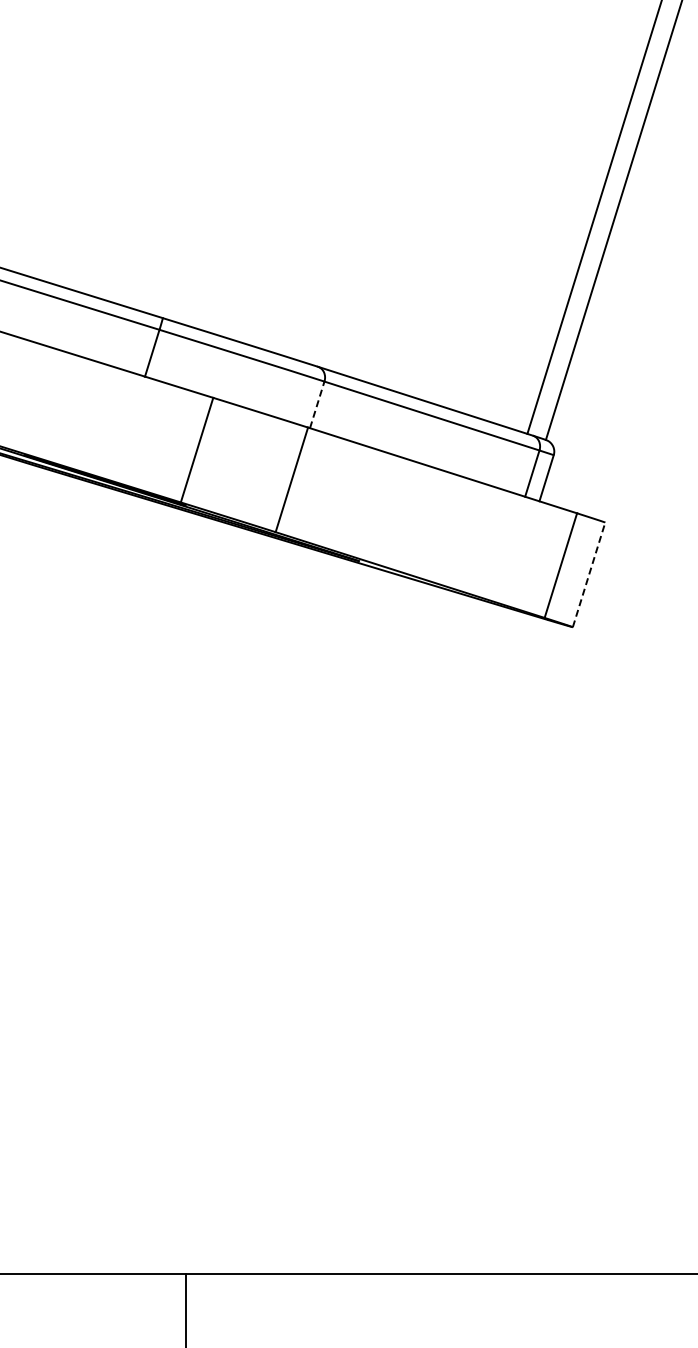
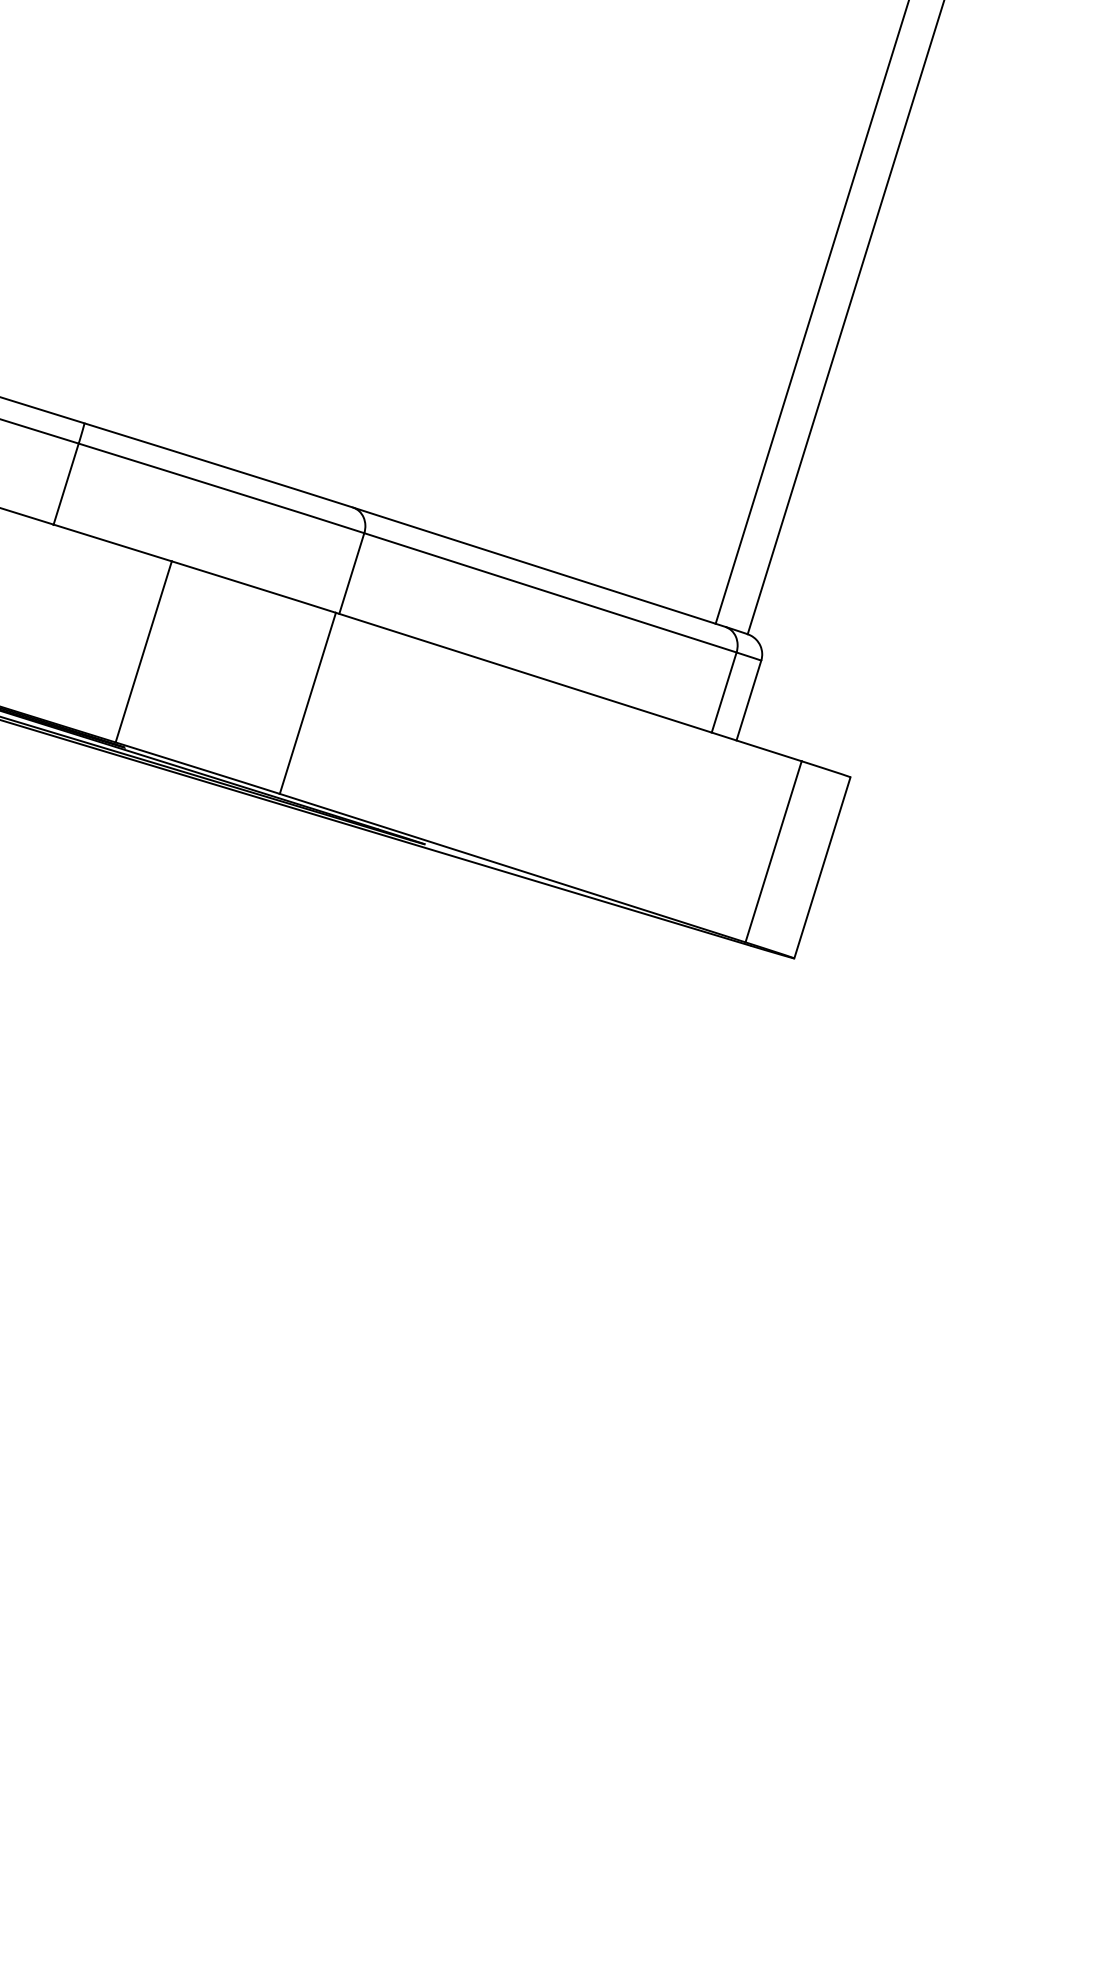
line: (317, 404) -> (352, 572), dashed -> solid
line: (589, 574) -> (823, 867), dashed -> solid

